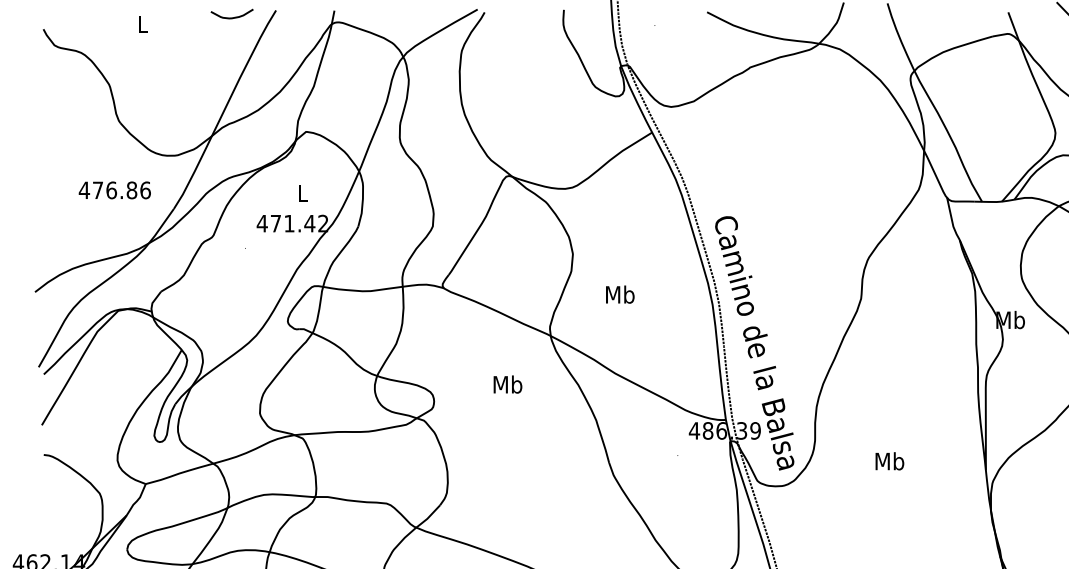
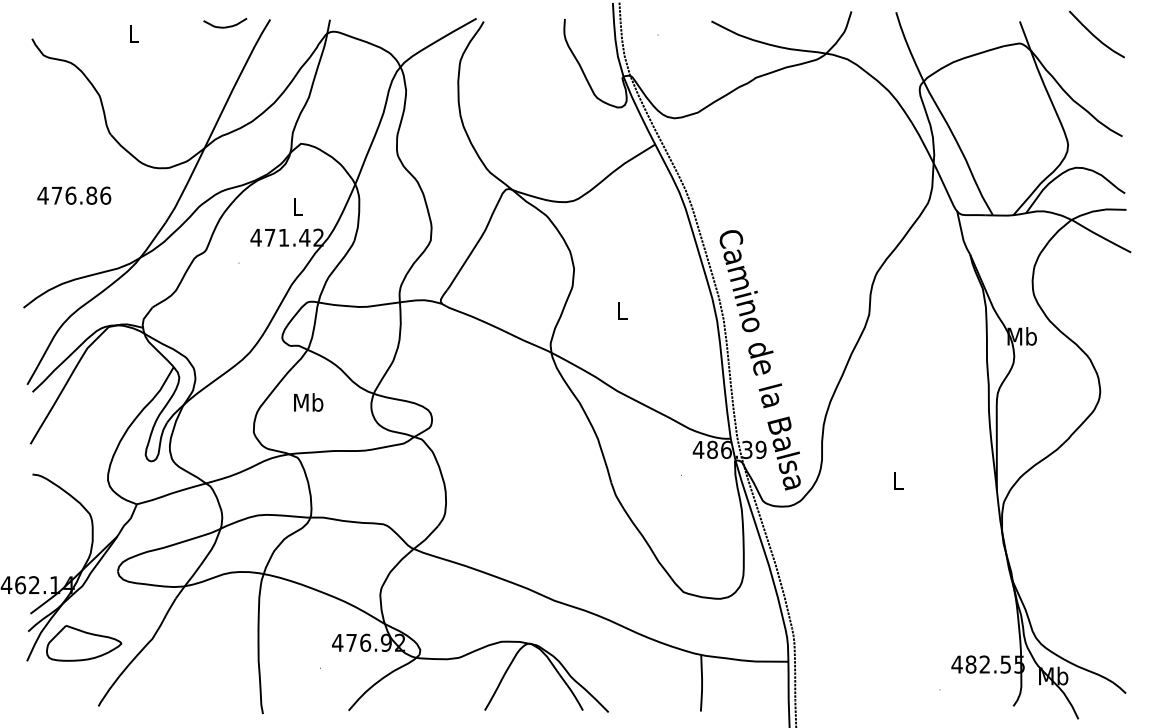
text: (115, 190) -> (74, 195), moved
text: (620, 294) -> (622, 310), Mb -> L
text: (507, 384) -> (308, 402), moved
text: (889, 460) -> (898, 480), Mb -> L

